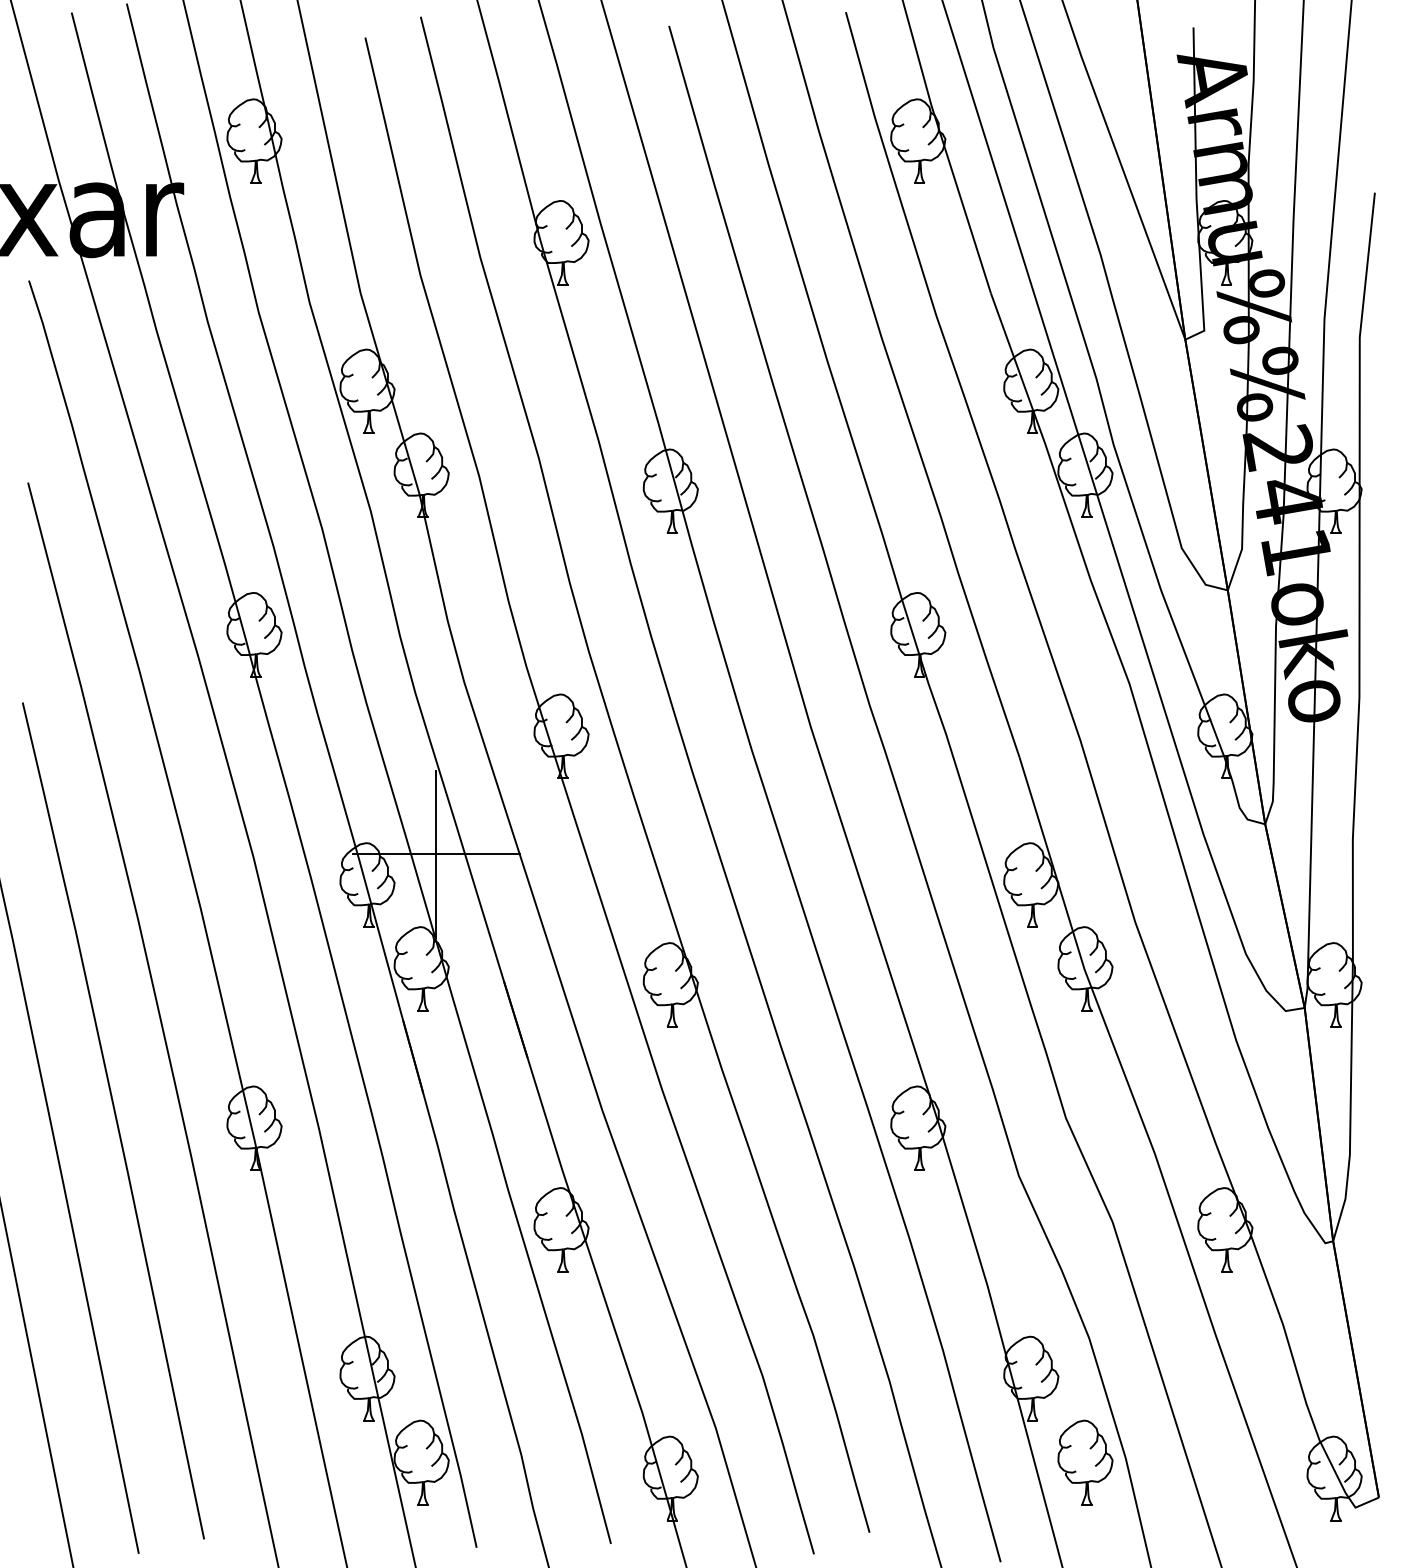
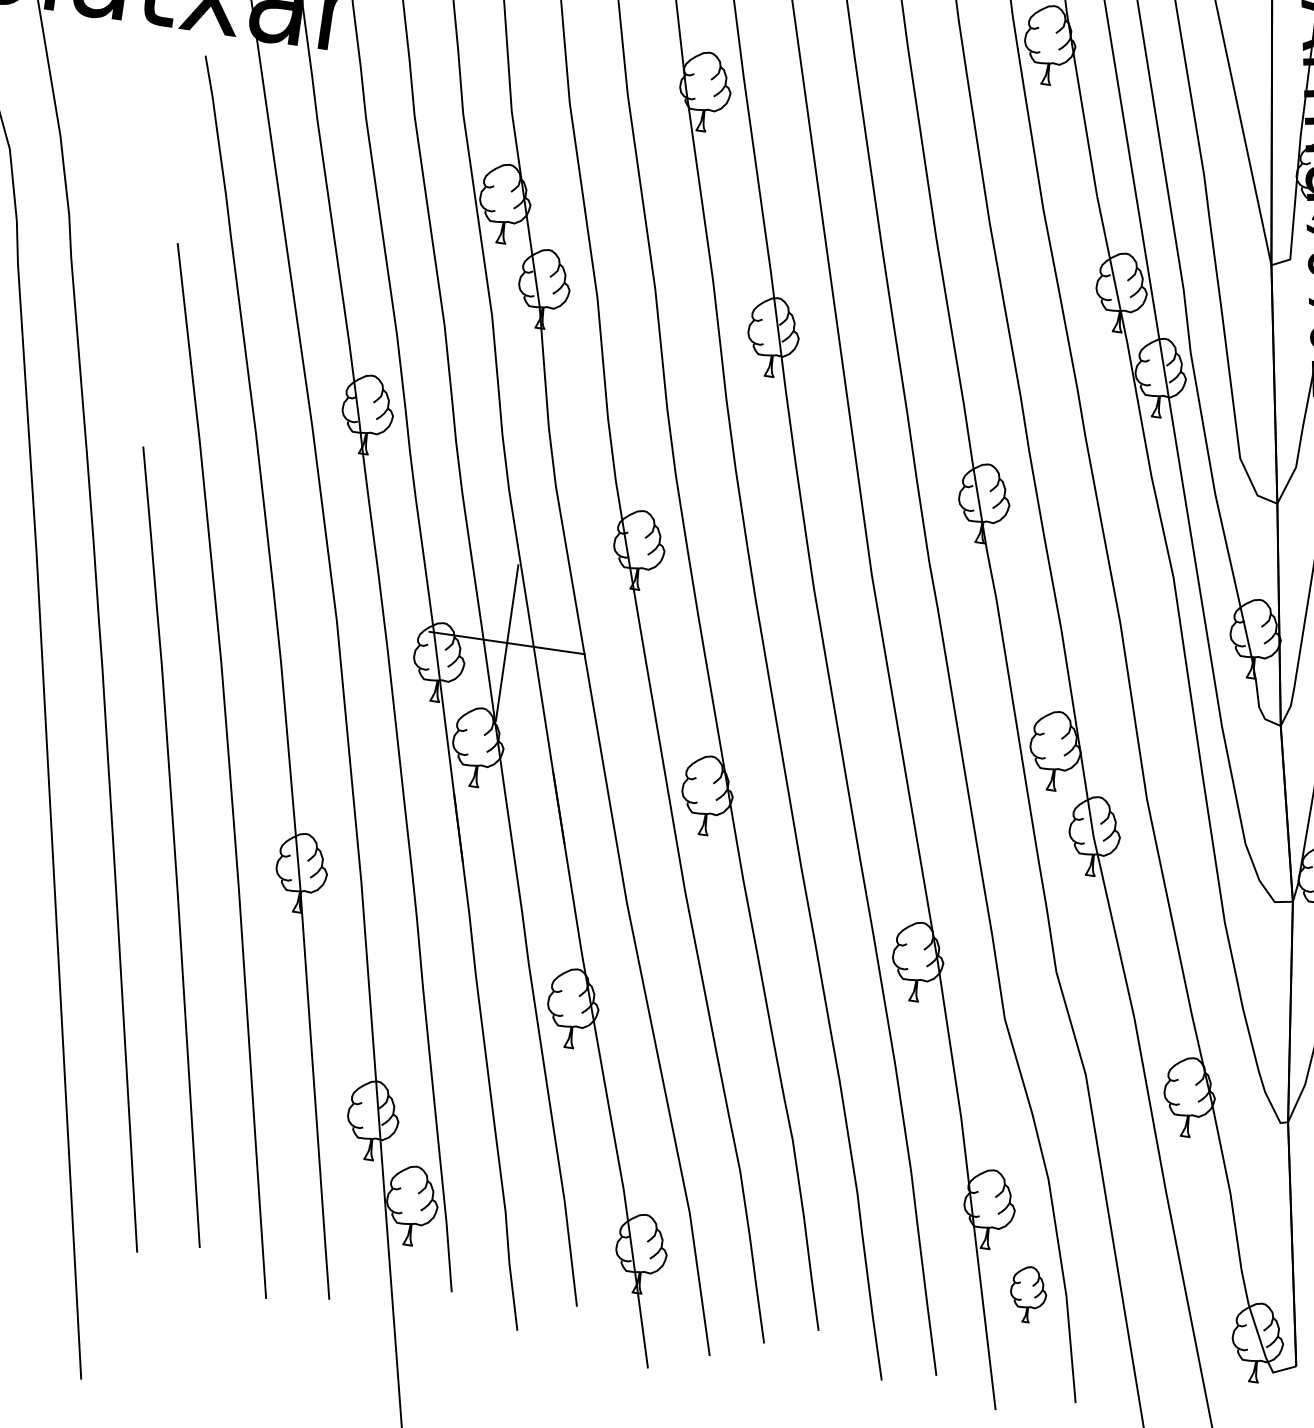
part: (1085, 1462) -> (1028, 1294), size x0.7

